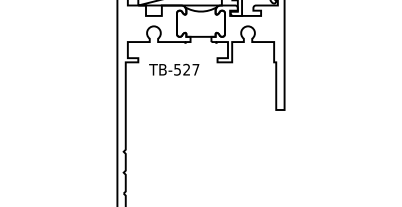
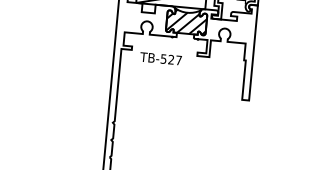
hatch: (200, 22) -> (186, 21), added

